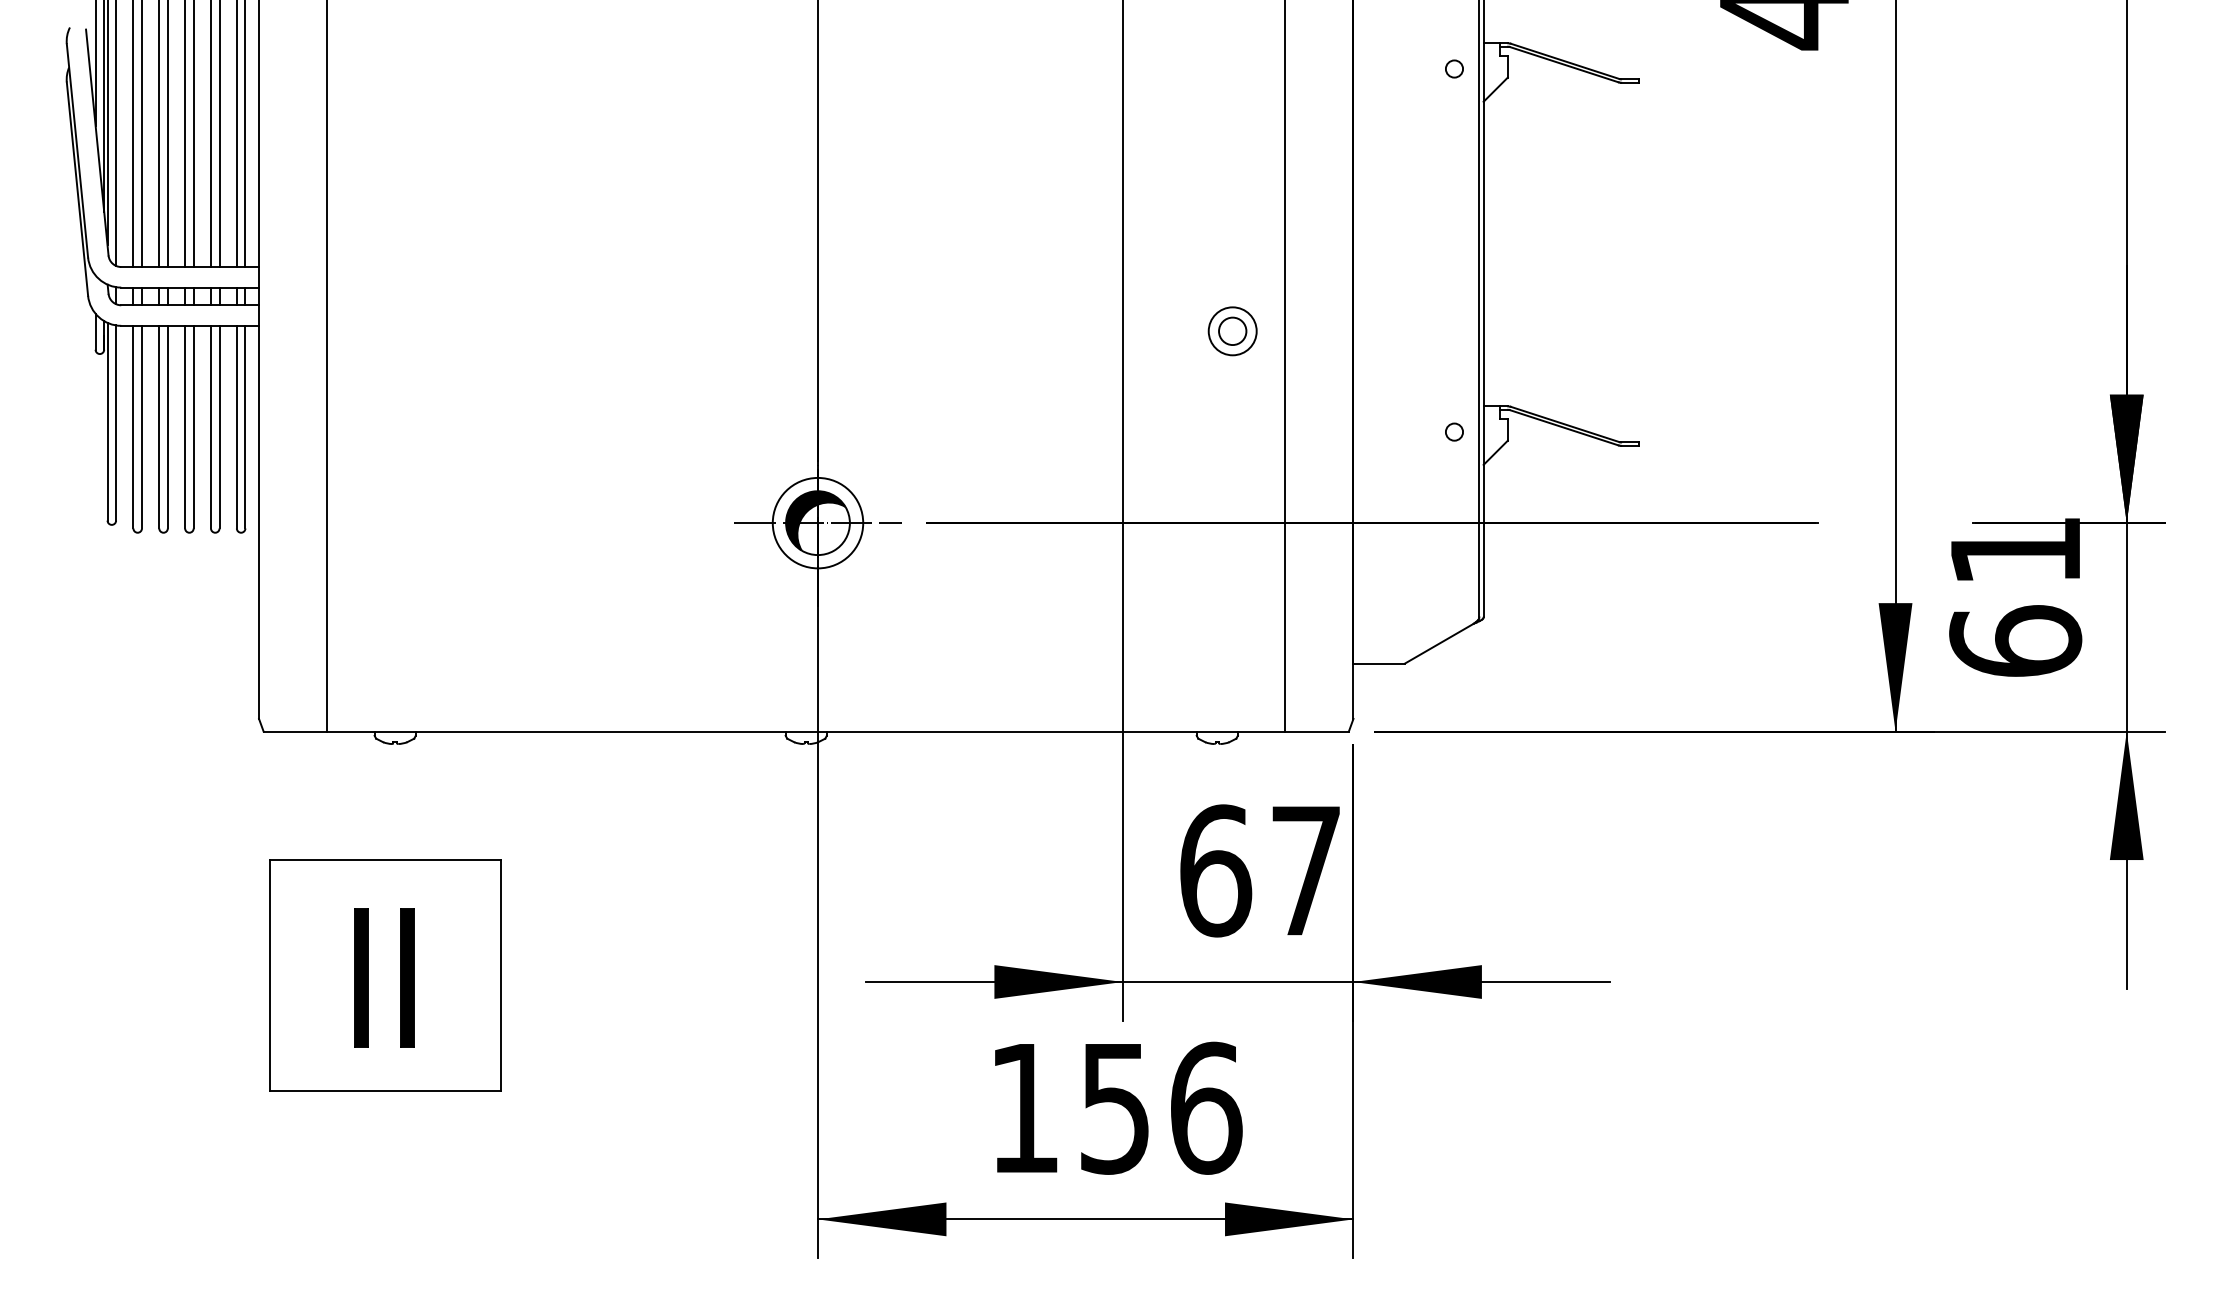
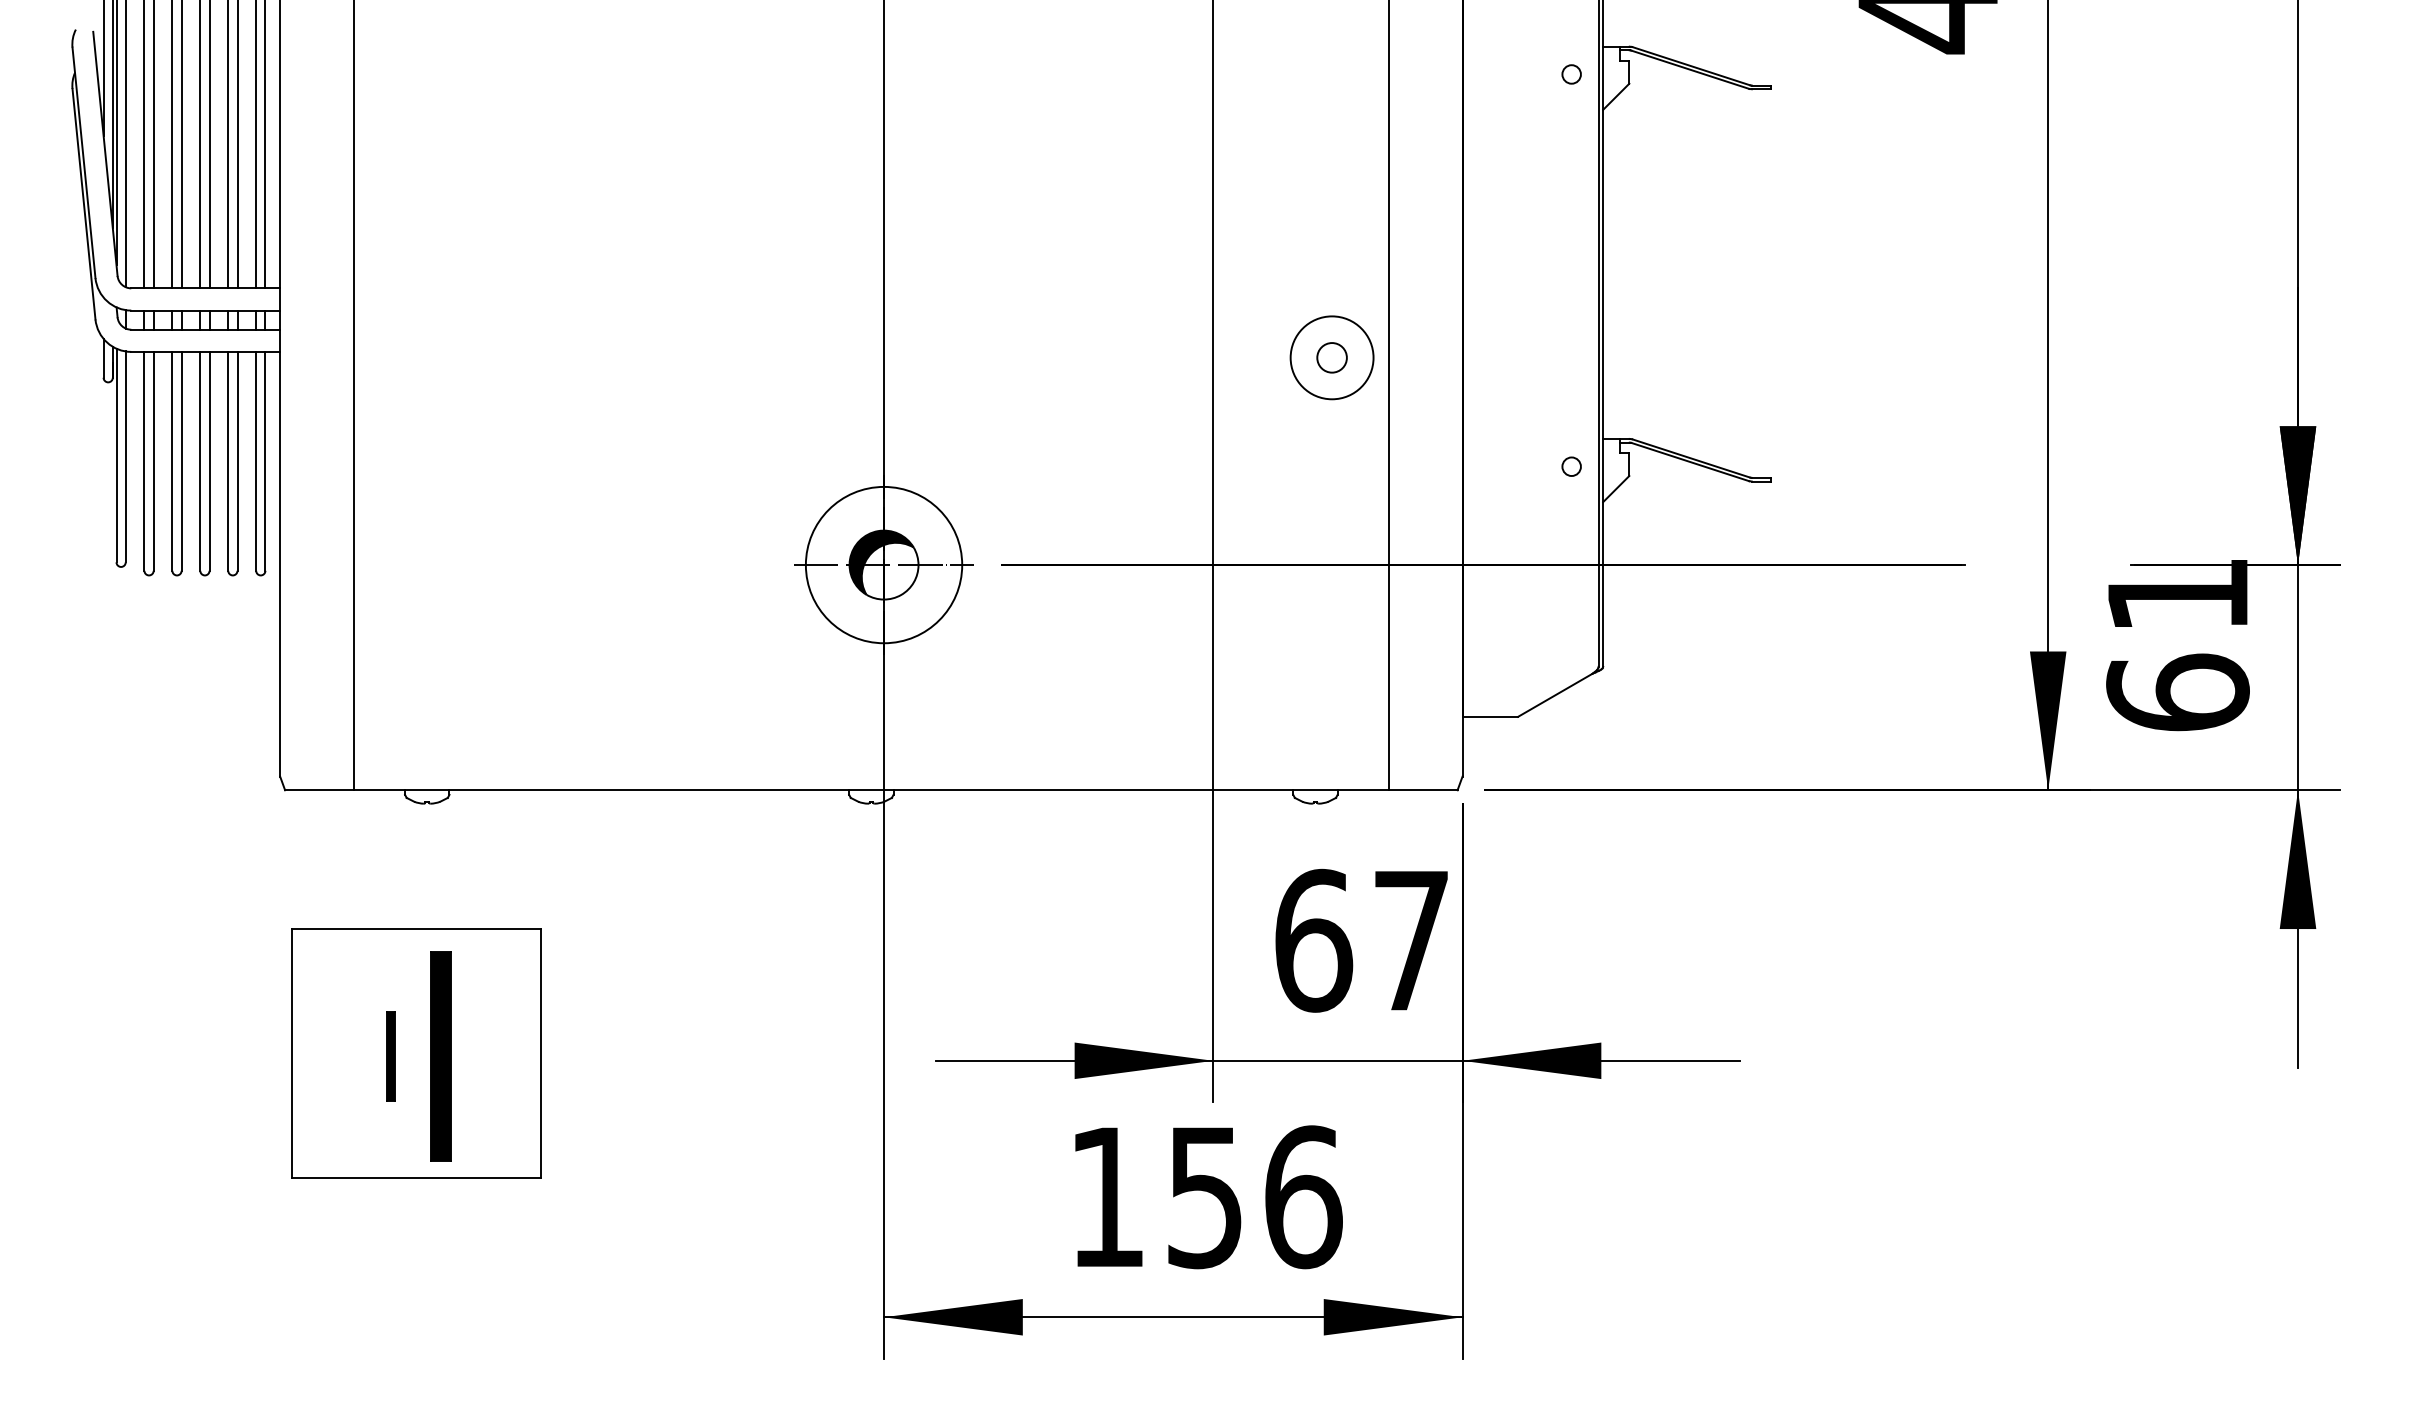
circle: (1233, 331) -> (1332, 357), size x1.6
circle: (817, 522) -> (883, 564), size x1.6
part: (361, 978) -> (390, 1056), size x0.6
part: (407, 978) -> (440, 1056), size x1.4

